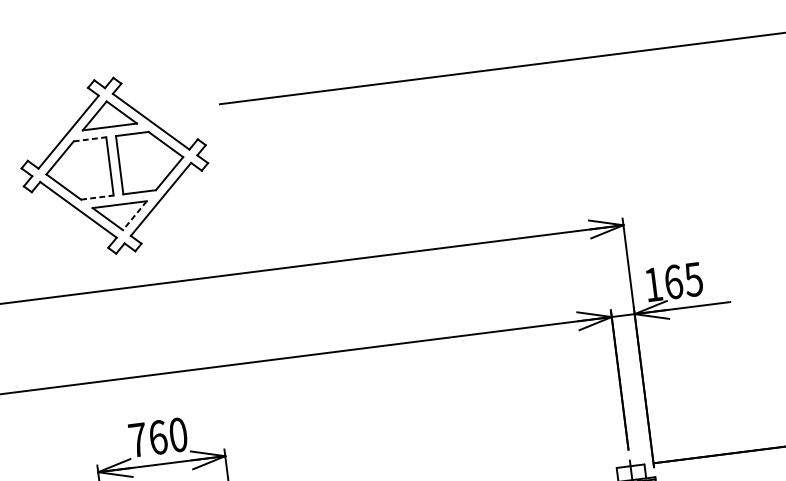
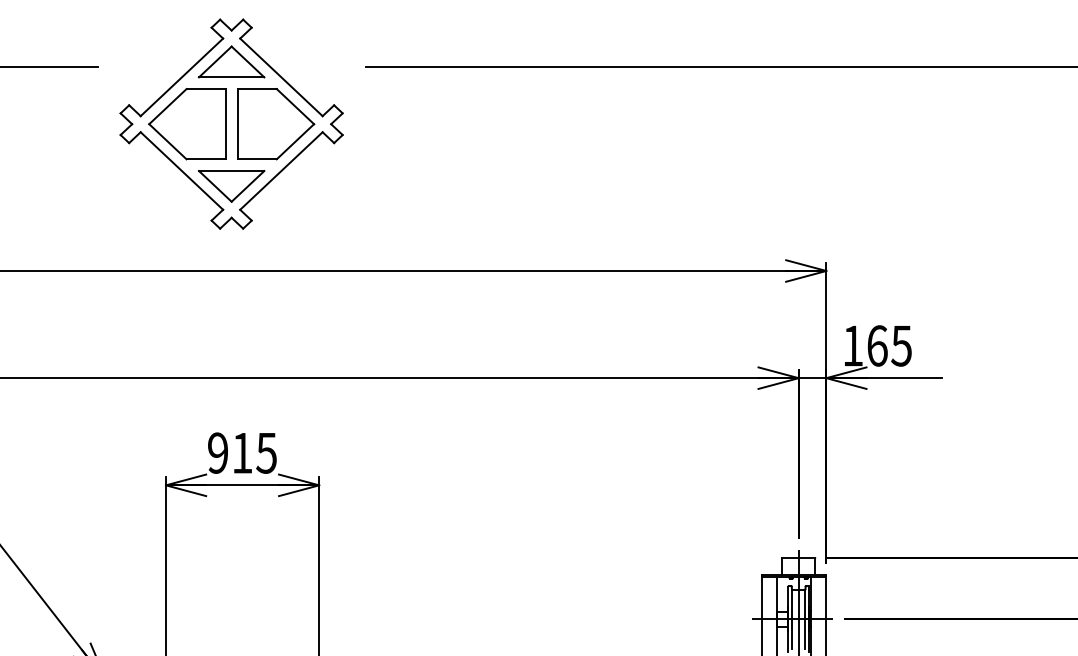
line: (90, 139) -> (206, 89), dashed -> solid
line: (97, 197) -> (206, 159), dashed -> solid
line: (134, 215) -> (247, 186), dashed -> solid
text: (158, 436) -> (242, 452), 760 -> 915

